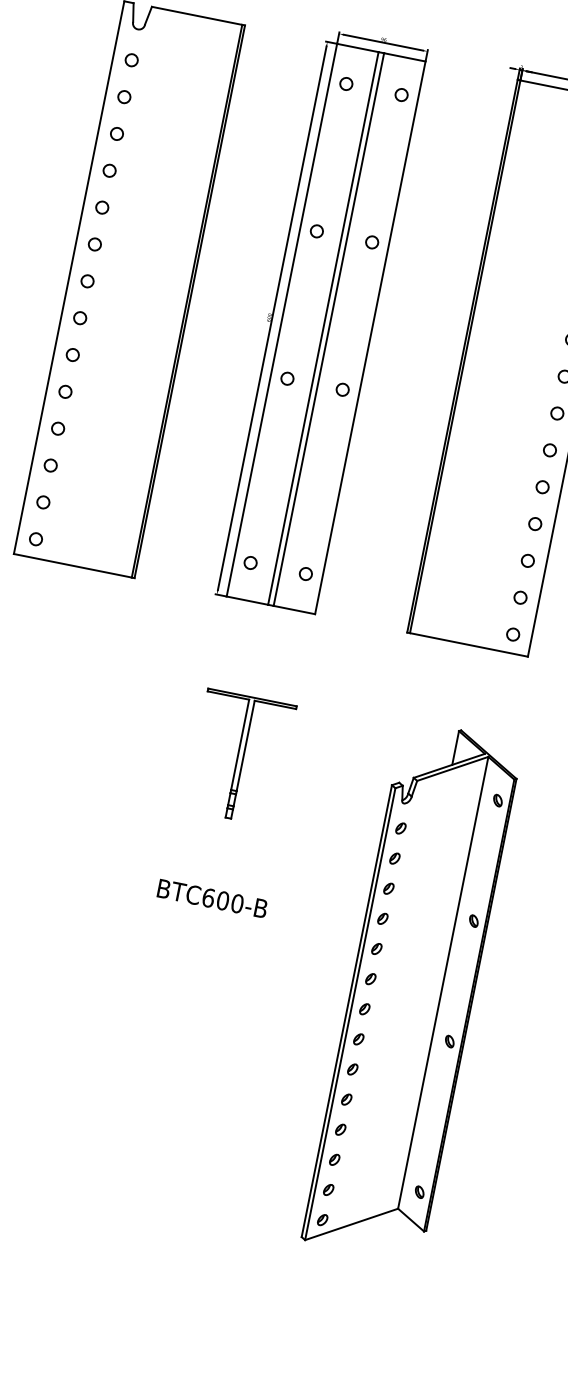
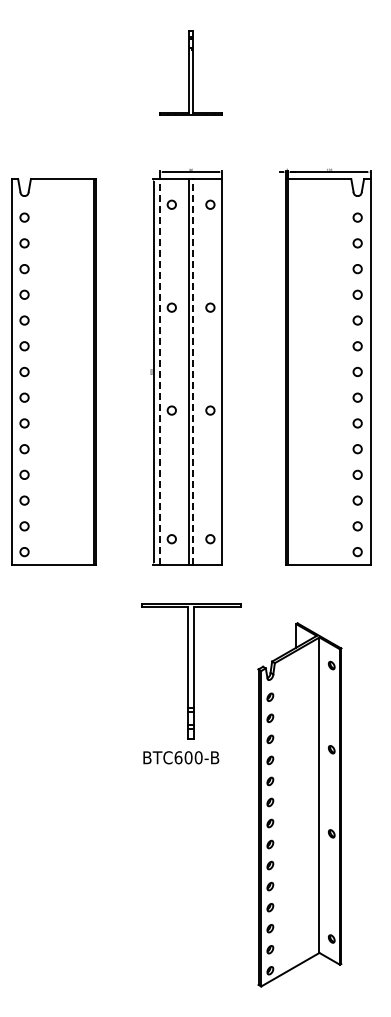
line: (282, 320) -> (160, 372), solid -> dashed
line: (329, 330) -> (193, 372), solid -> dashed
part: (239, 756) -> (190, 670), size x1.6
text: (212, 898) -> (181, 757), moved
part: (412, 990) -> (299, 804), moved

